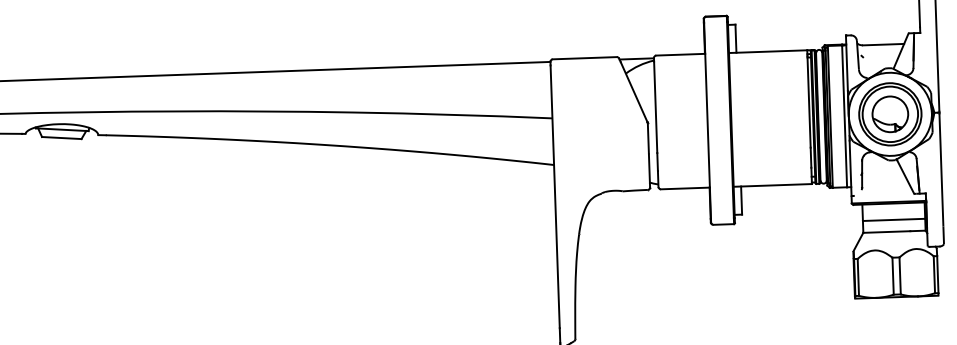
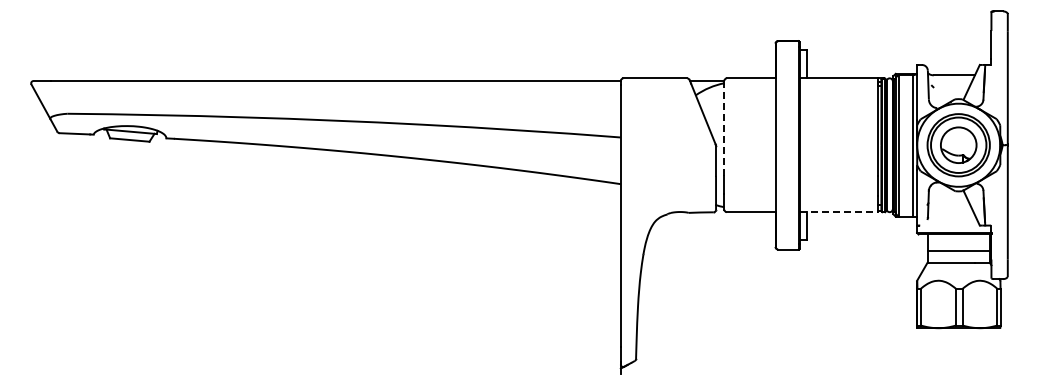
line: (655, 107) -> (724, 130), solid -> dashed
line: (773, 185) -> (839, 212), solid -> dashed

